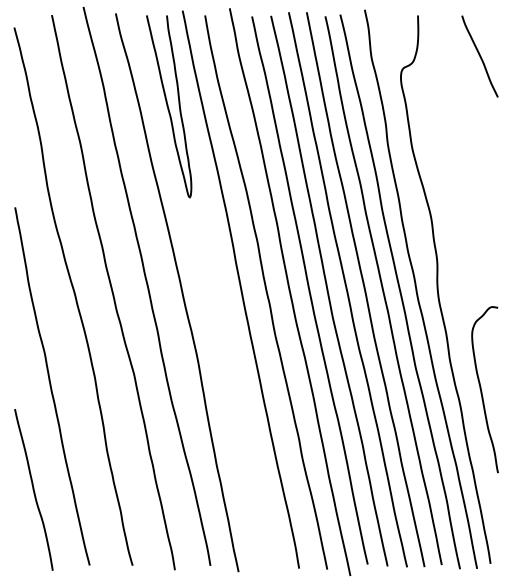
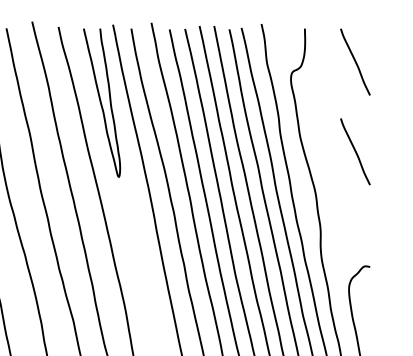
curve: (479, 166) -> (355, 151), added

